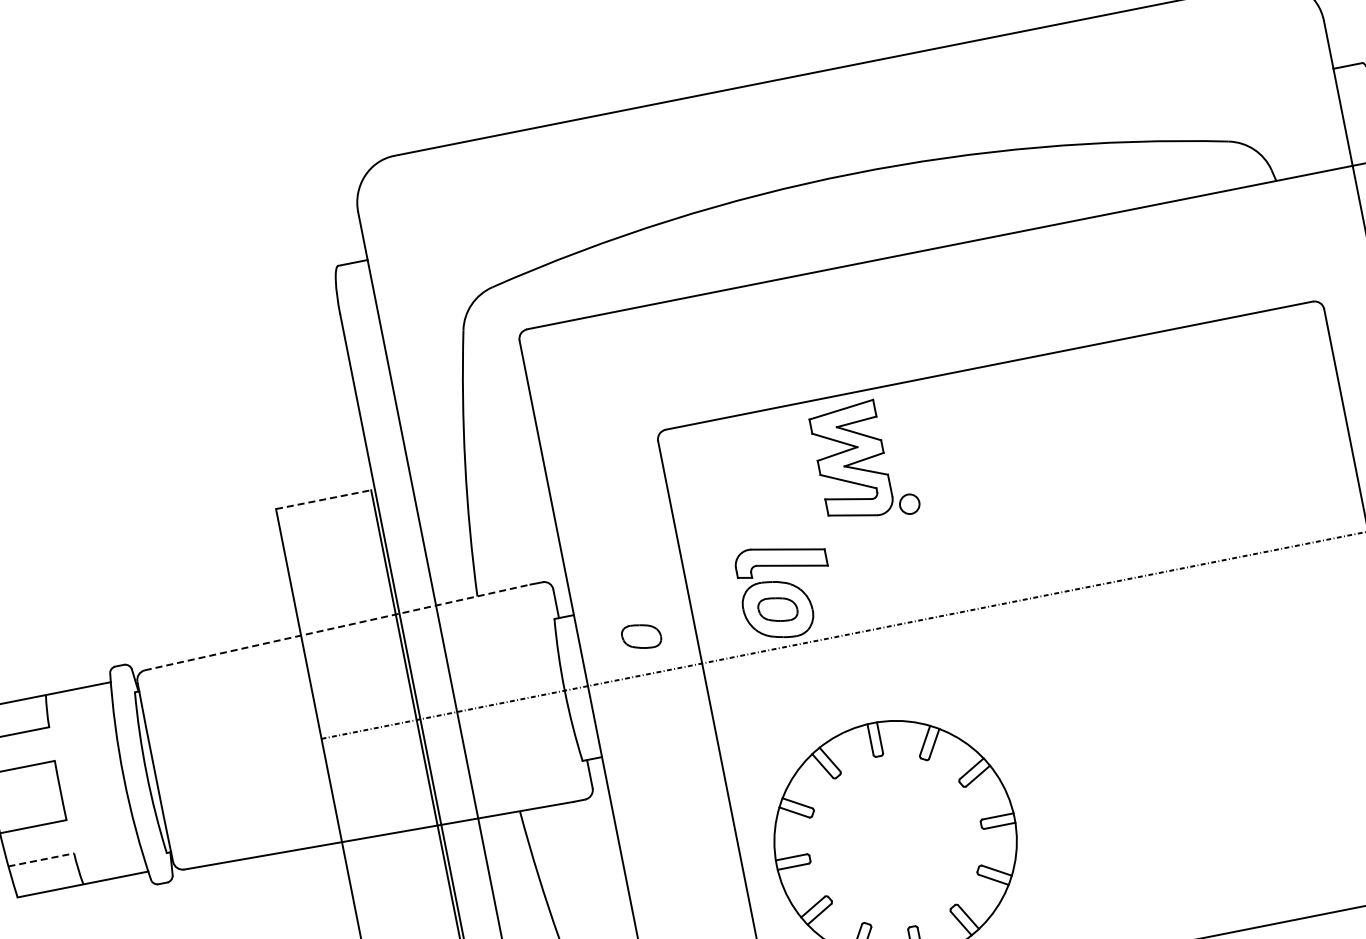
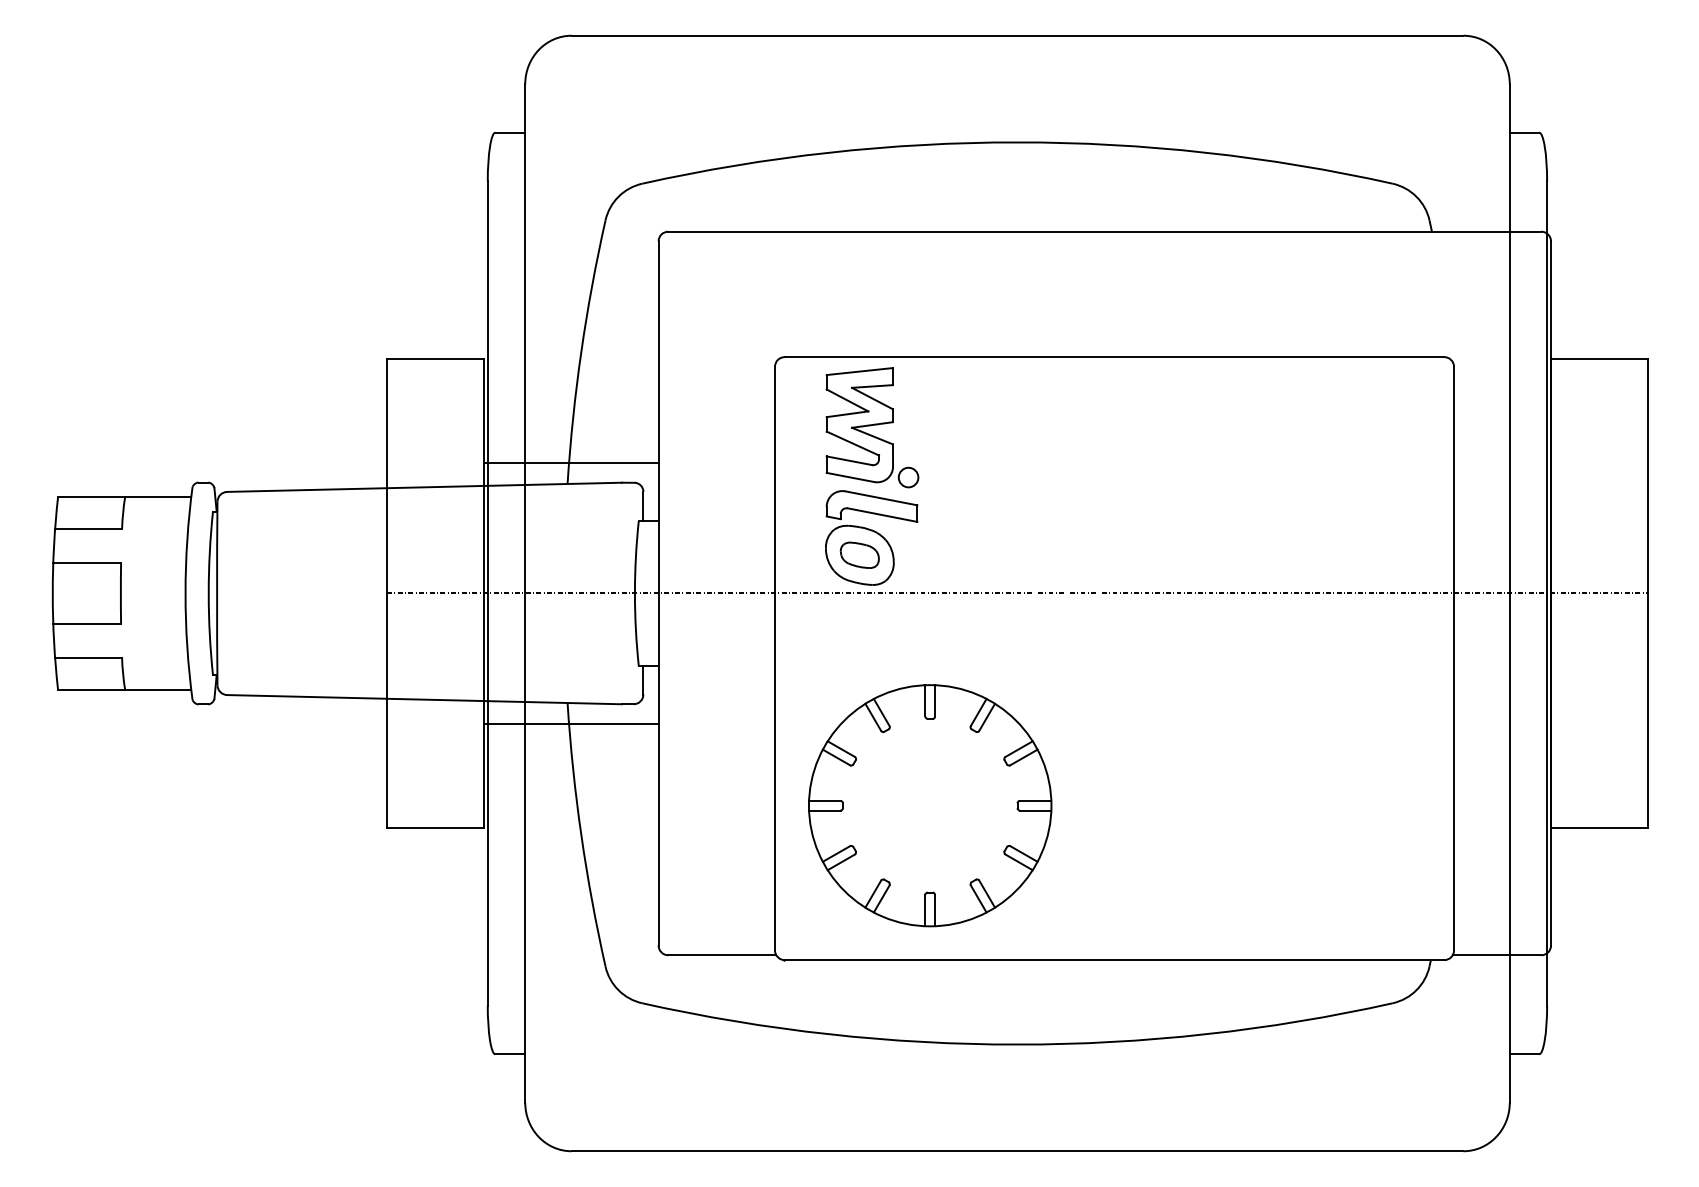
part: (864, 462) -> (872, 427), moved
line: (323, 499) -> (435, 359), dashed -> solid
line: (477, 574) -> (571, 462), added
line: (337, 627) -> (424, 487), dashed -> solid
part: (641, 635) -> (720, 554), removed
line: (527, 831) -> (571, 724), added
line: (41, 859) -> (88, 657), dashed -> solid

